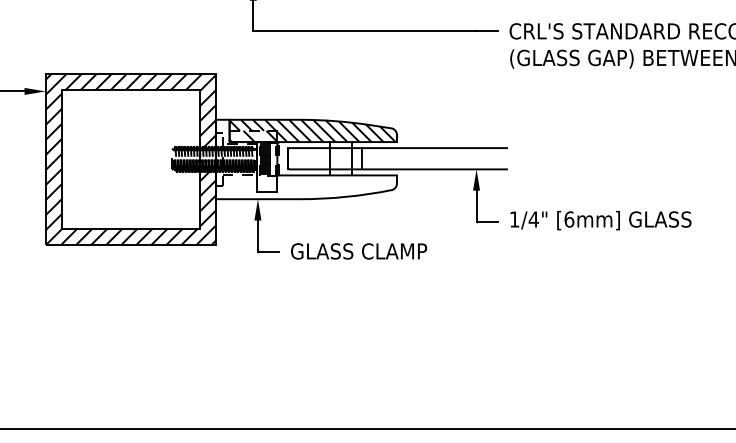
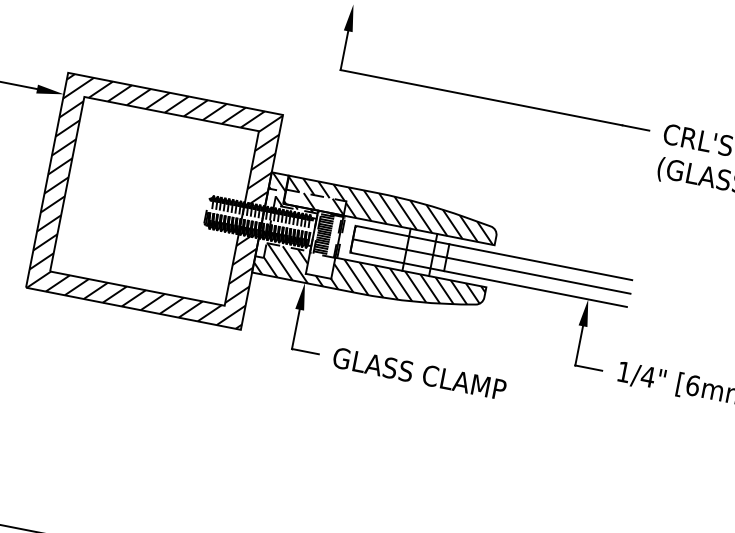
hatch: (234, 131) -> (292, 191), added
line: (397, 158) -> (491, 266), added
hatch: (306, 186) -> (369, 278), added

